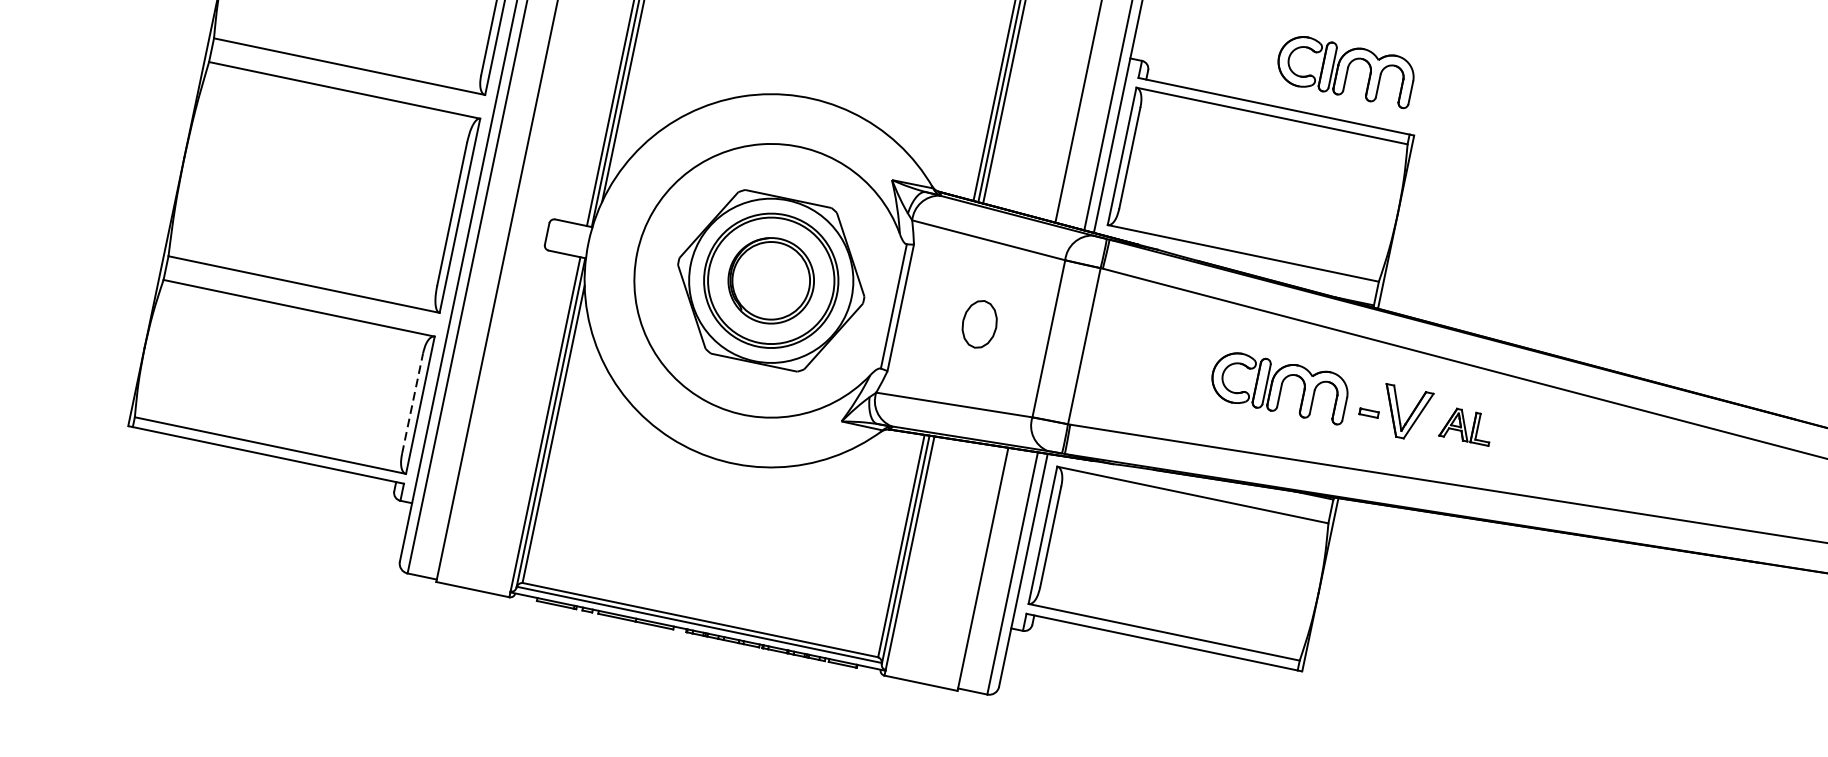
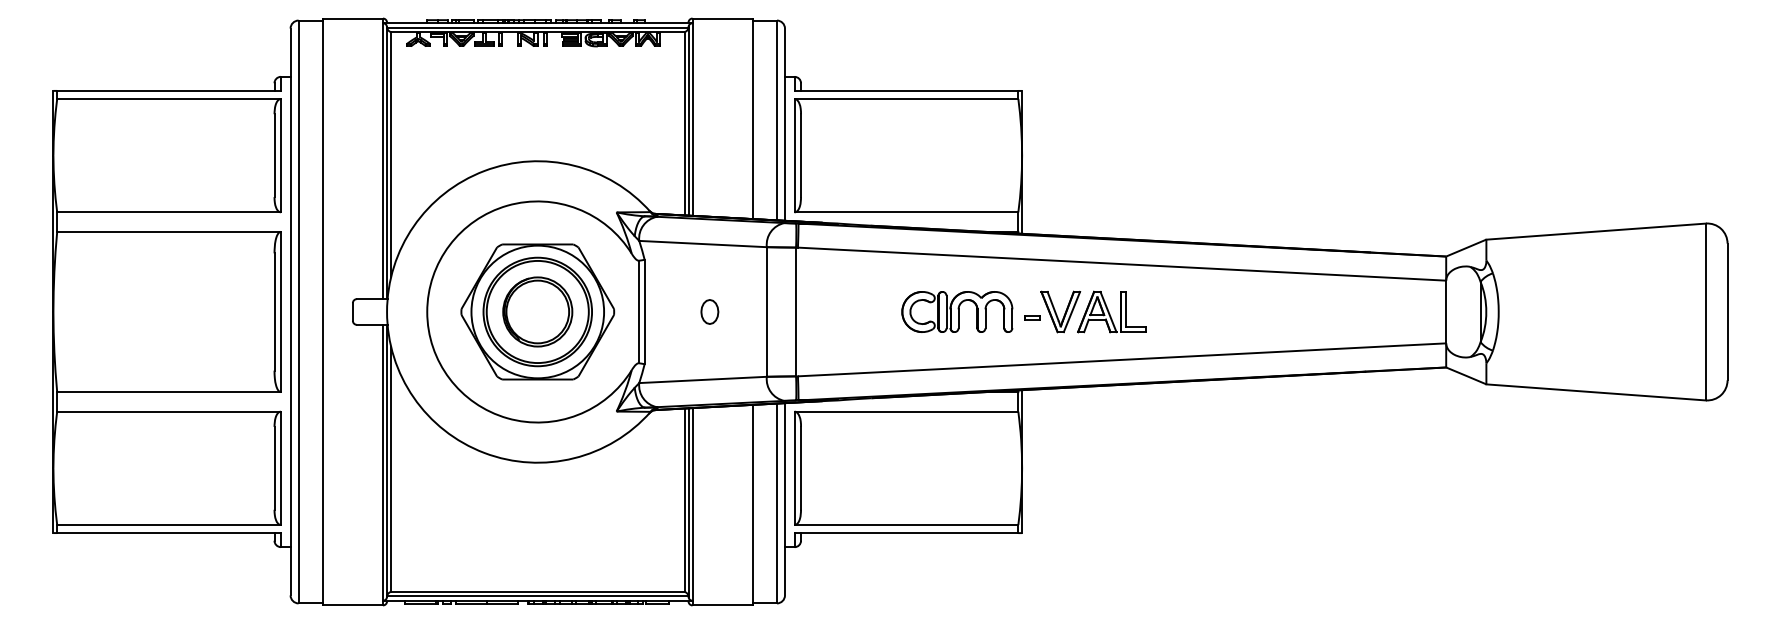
part: (1346, 70) -> (957, 50), removed
part: (979, 323) -> (709, 311), size x0.62
line: (412, 402) -> (274, 467), dashed -> solid
part: (1466, 425) -> (1111, 311), size x1.67

